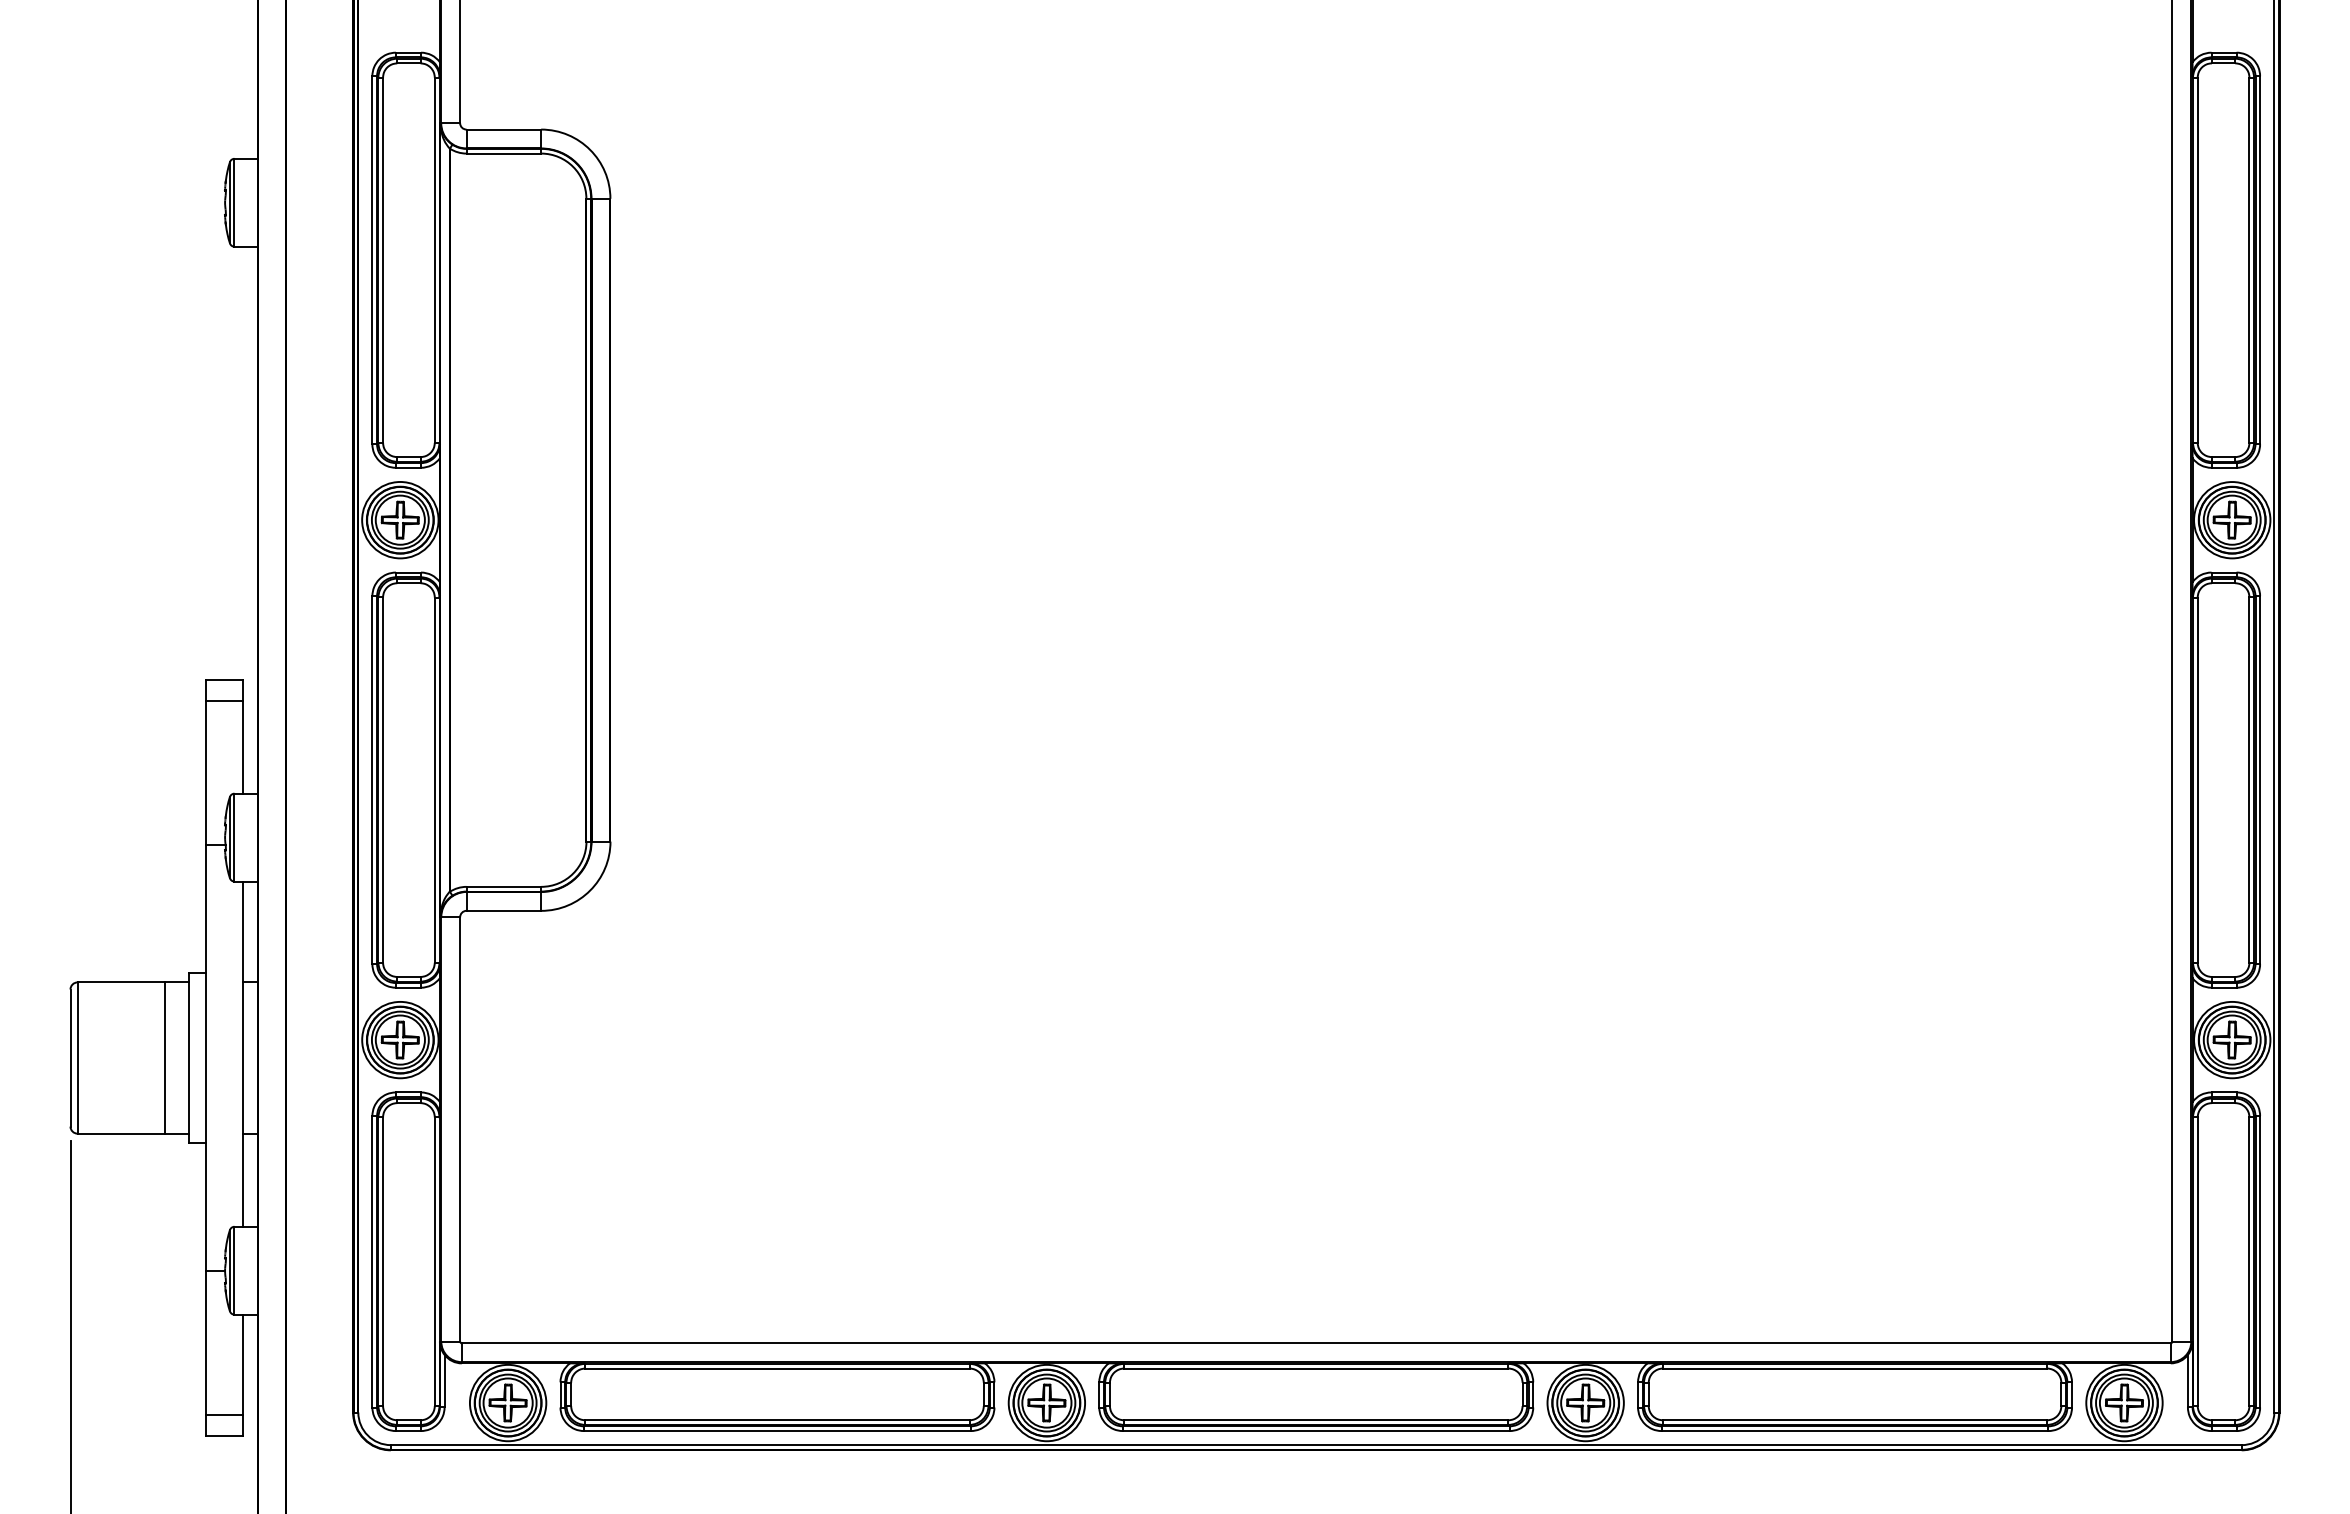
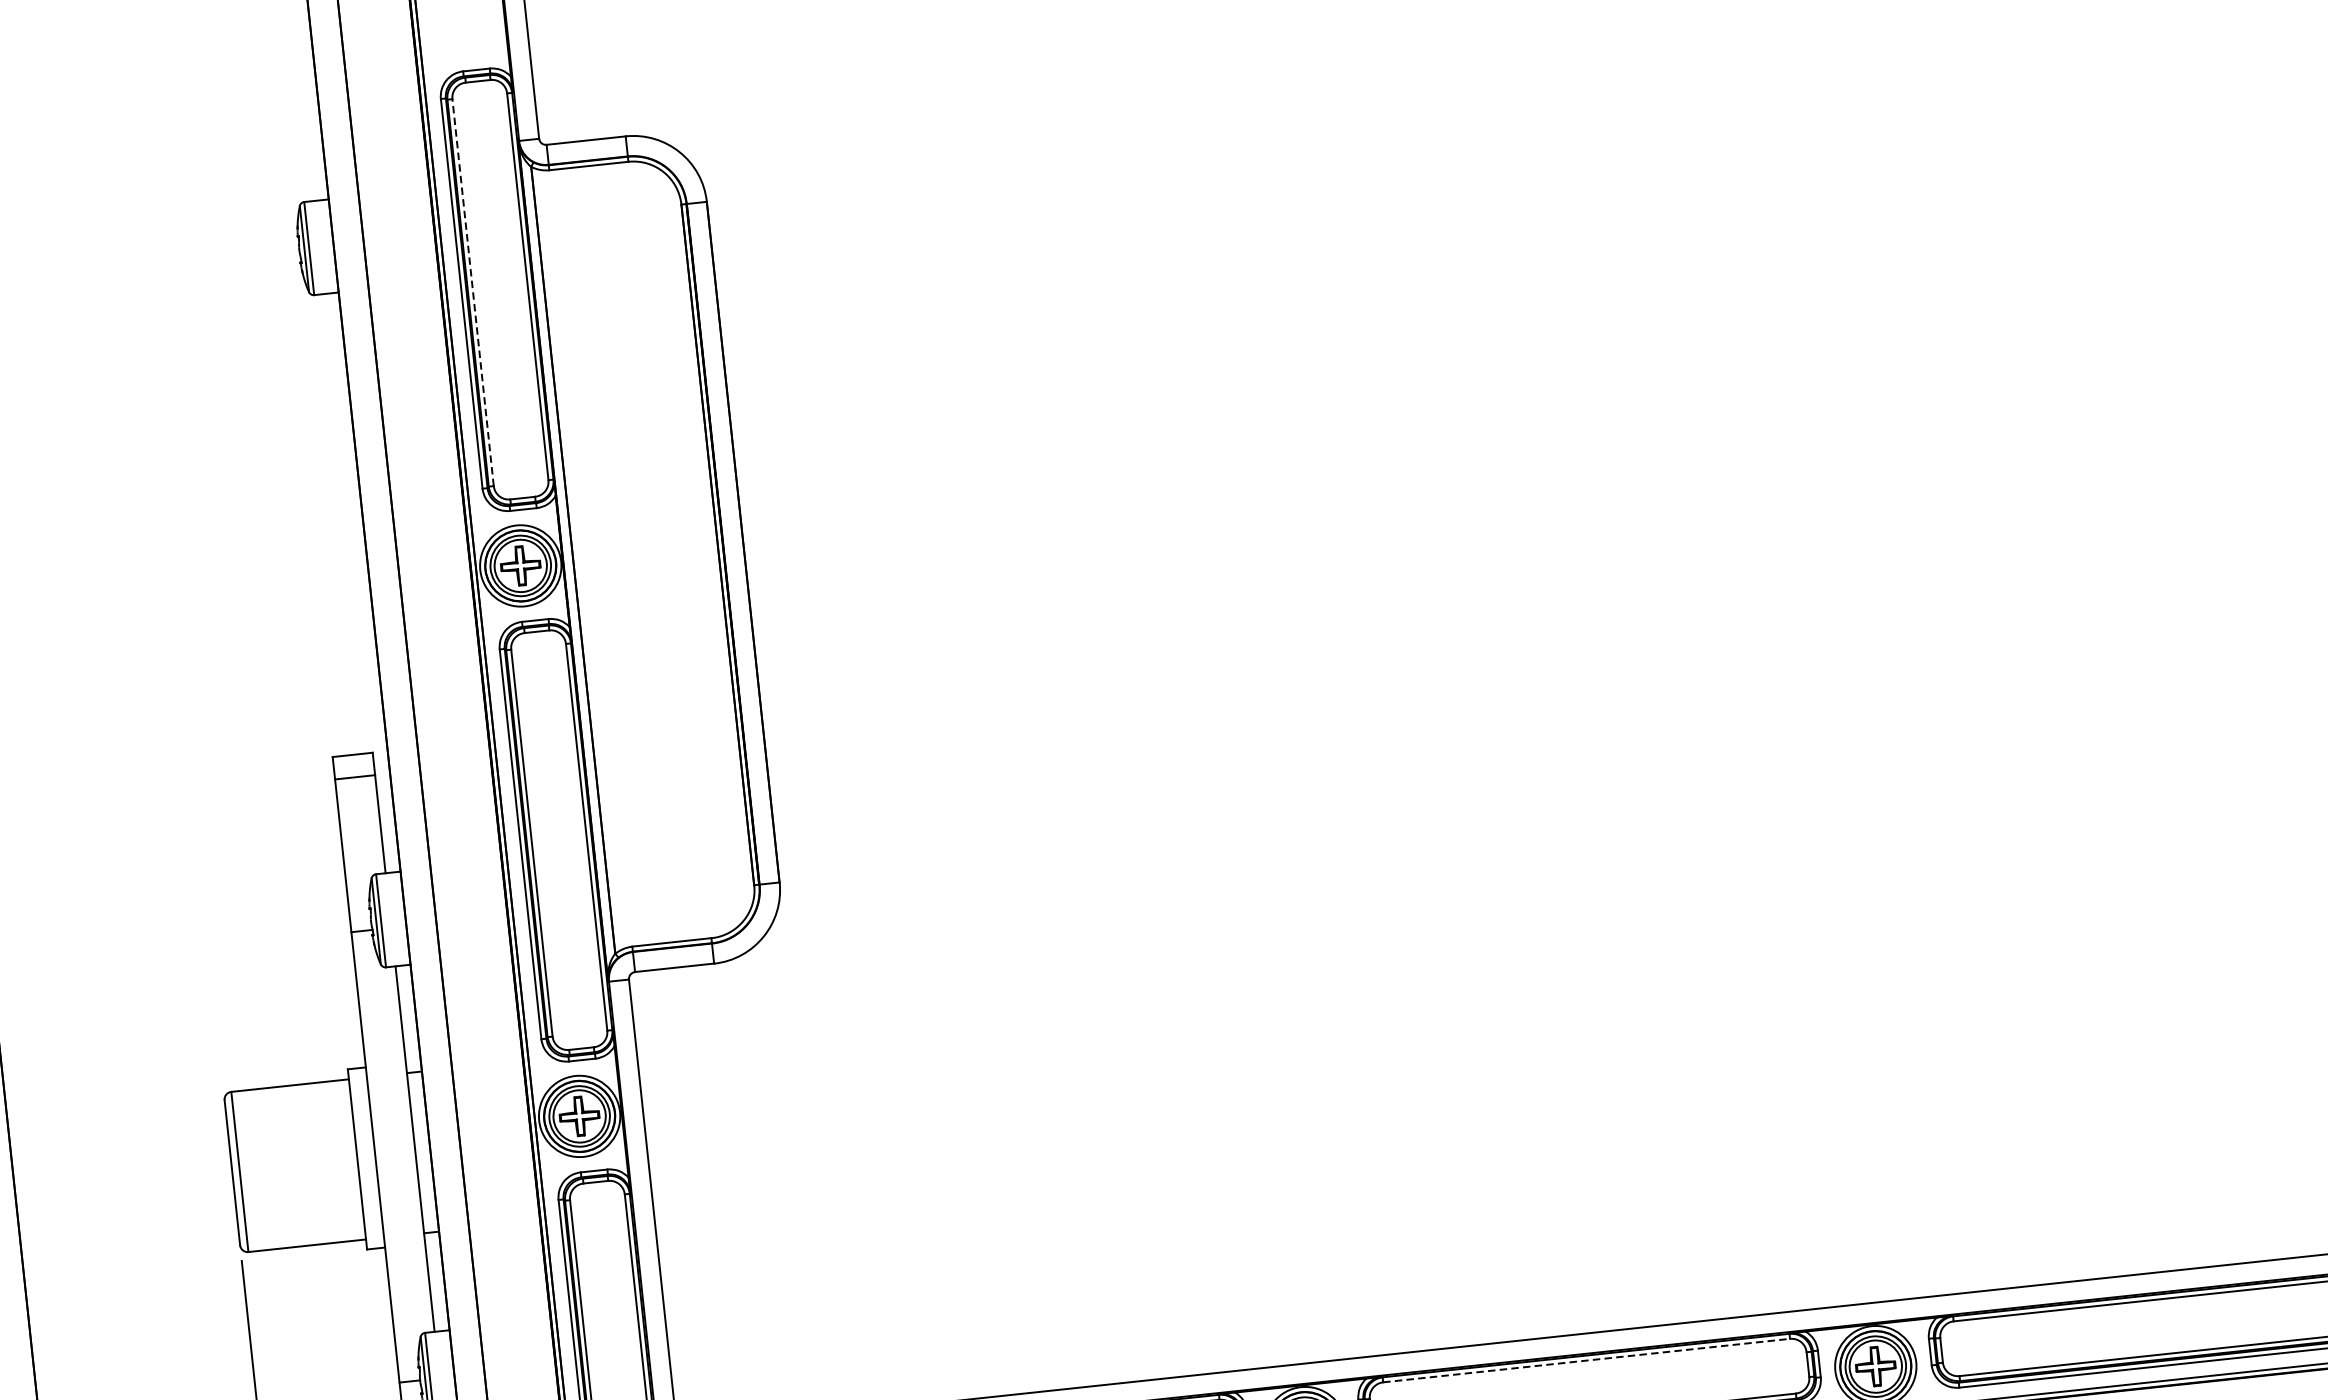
line: (383, 260) -> (473, 292), solid -> dashed
line: (165, 1057) -> (332, 1161), removed
line: (1316, 1368) -> (1586, 1360), solid -> dashed

